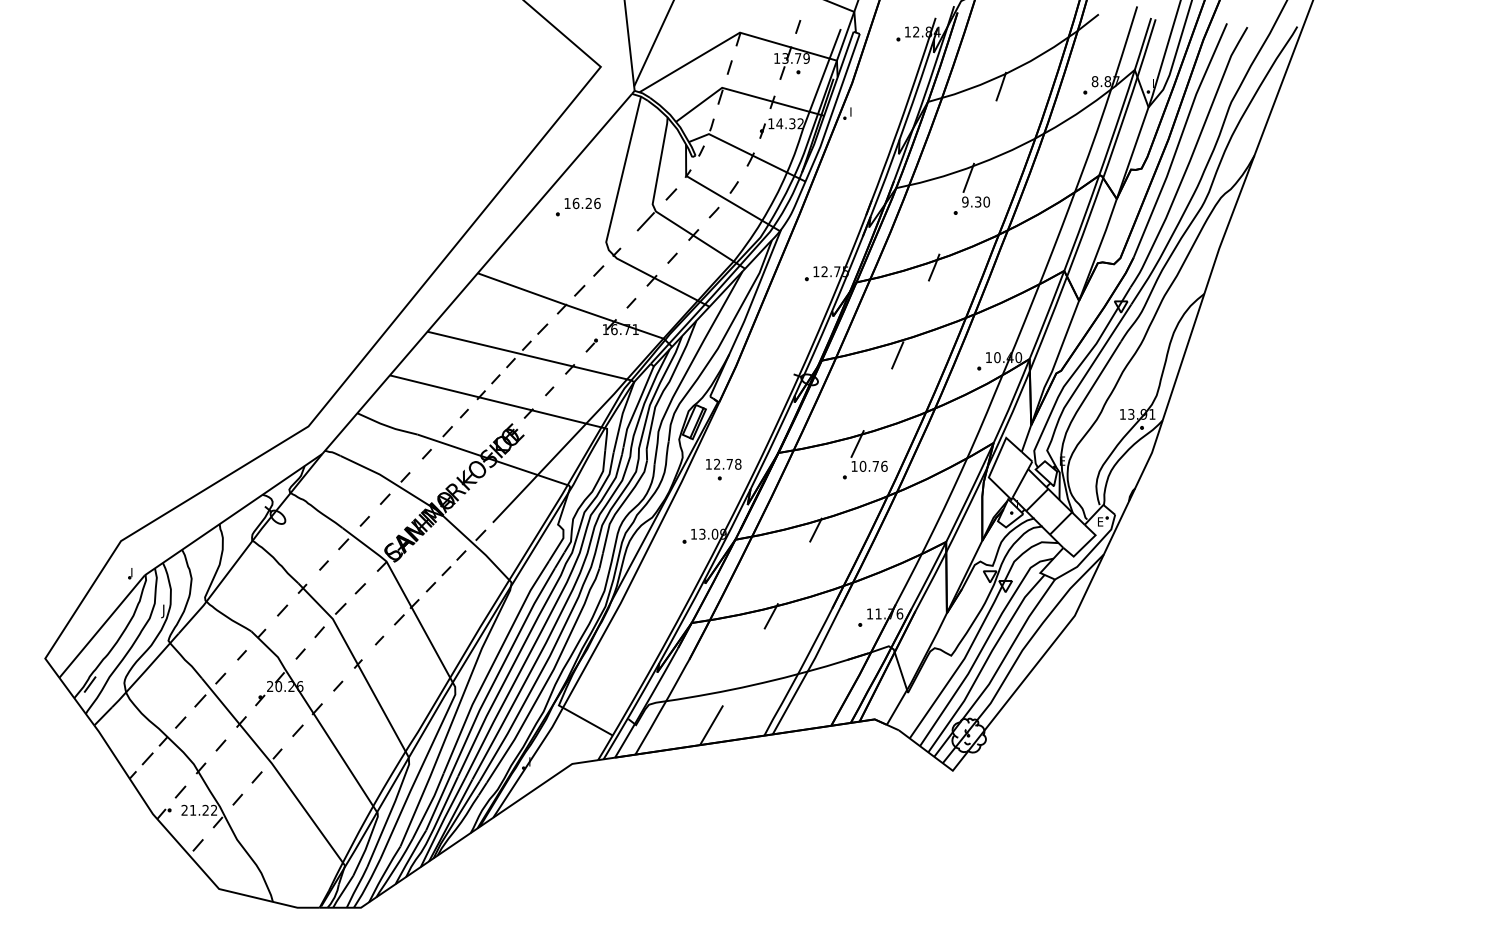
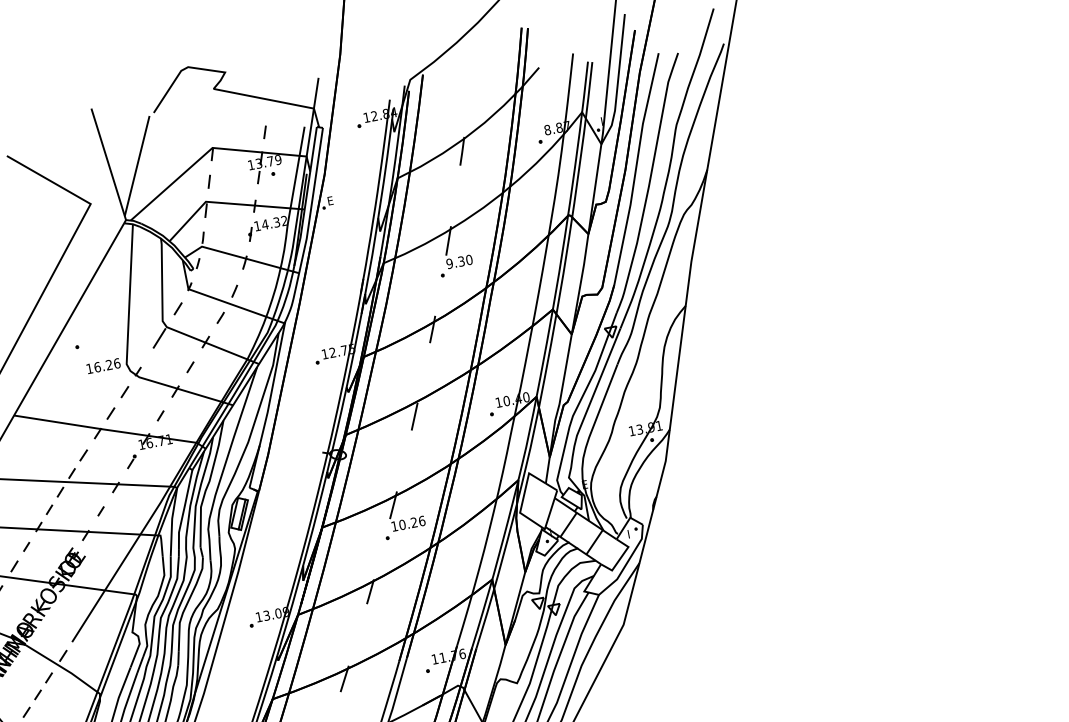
text: (853, 111) -> (330, 200), I -> E
text: (582, 203) -> (103, 366), moved
text: (875, 465) -> (413, 521), 10.76 -> 10.26
part: (723, 469) -> (274, 552), removed
text: (1101, 521) -> (631, 533), E -> I

